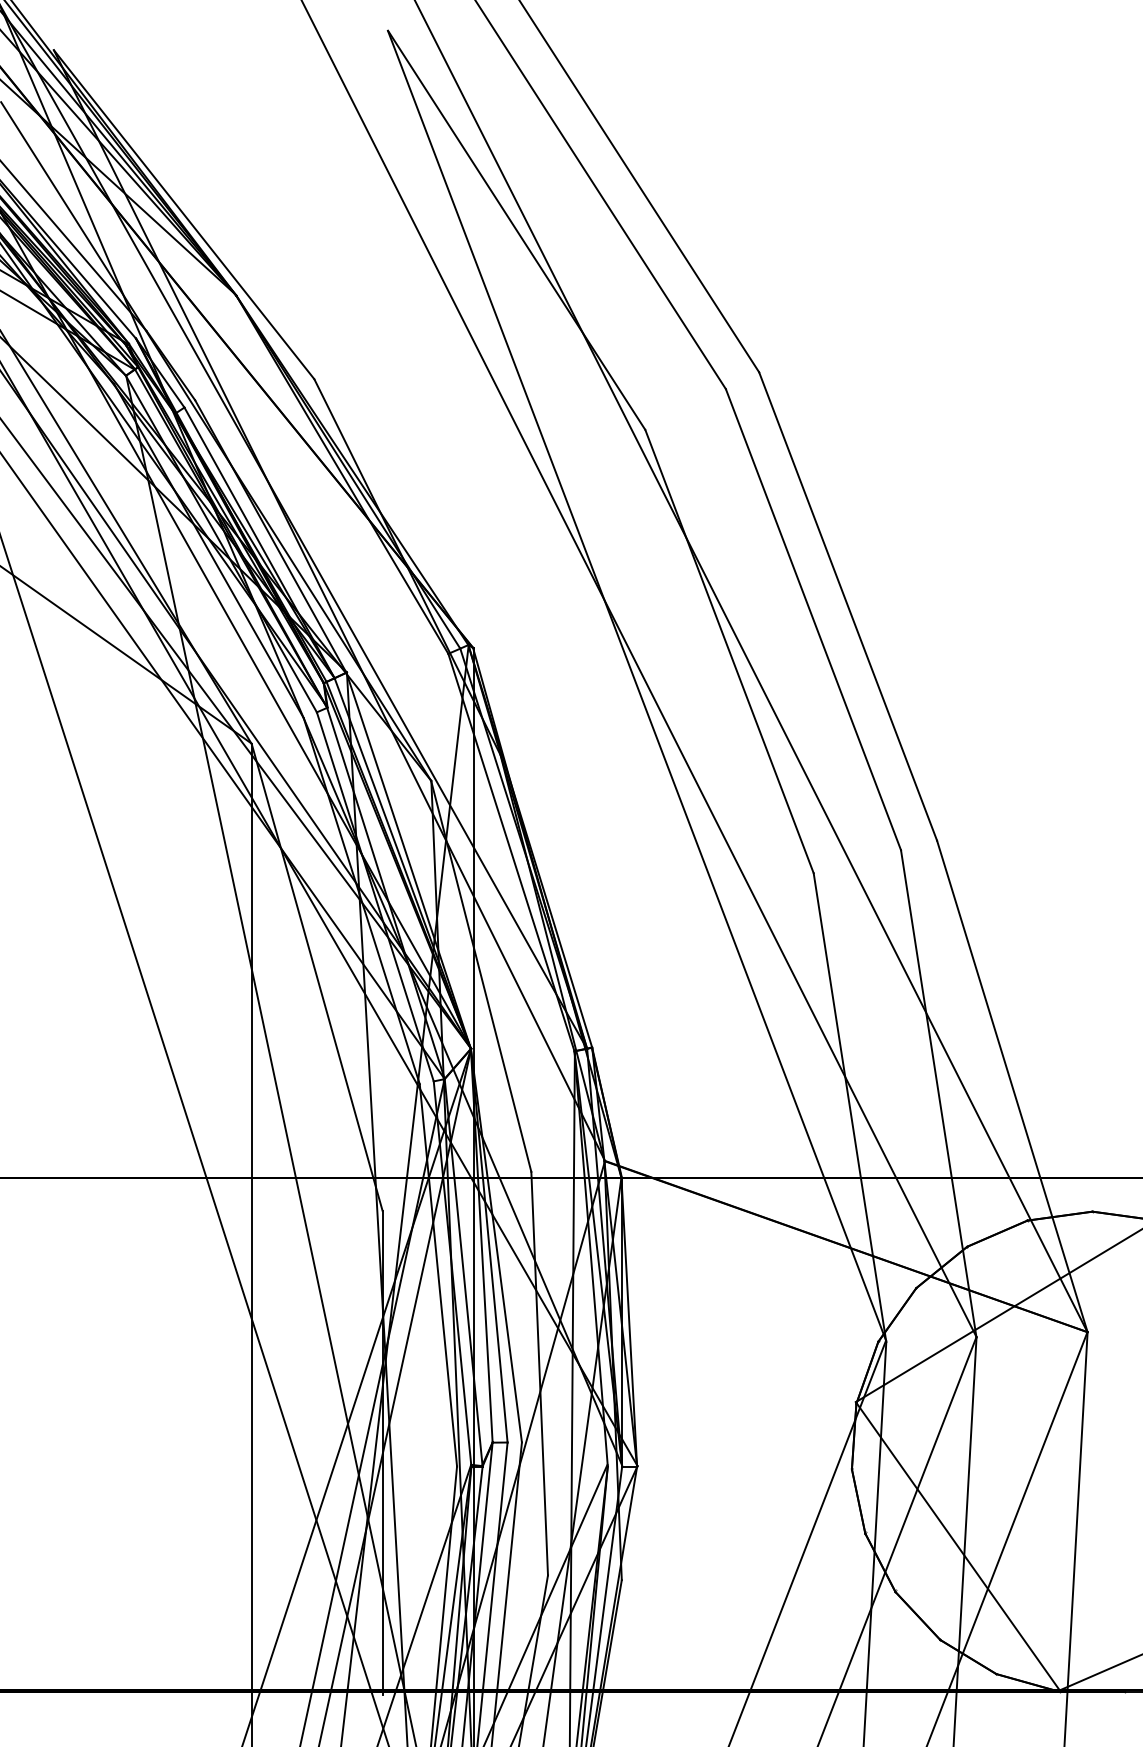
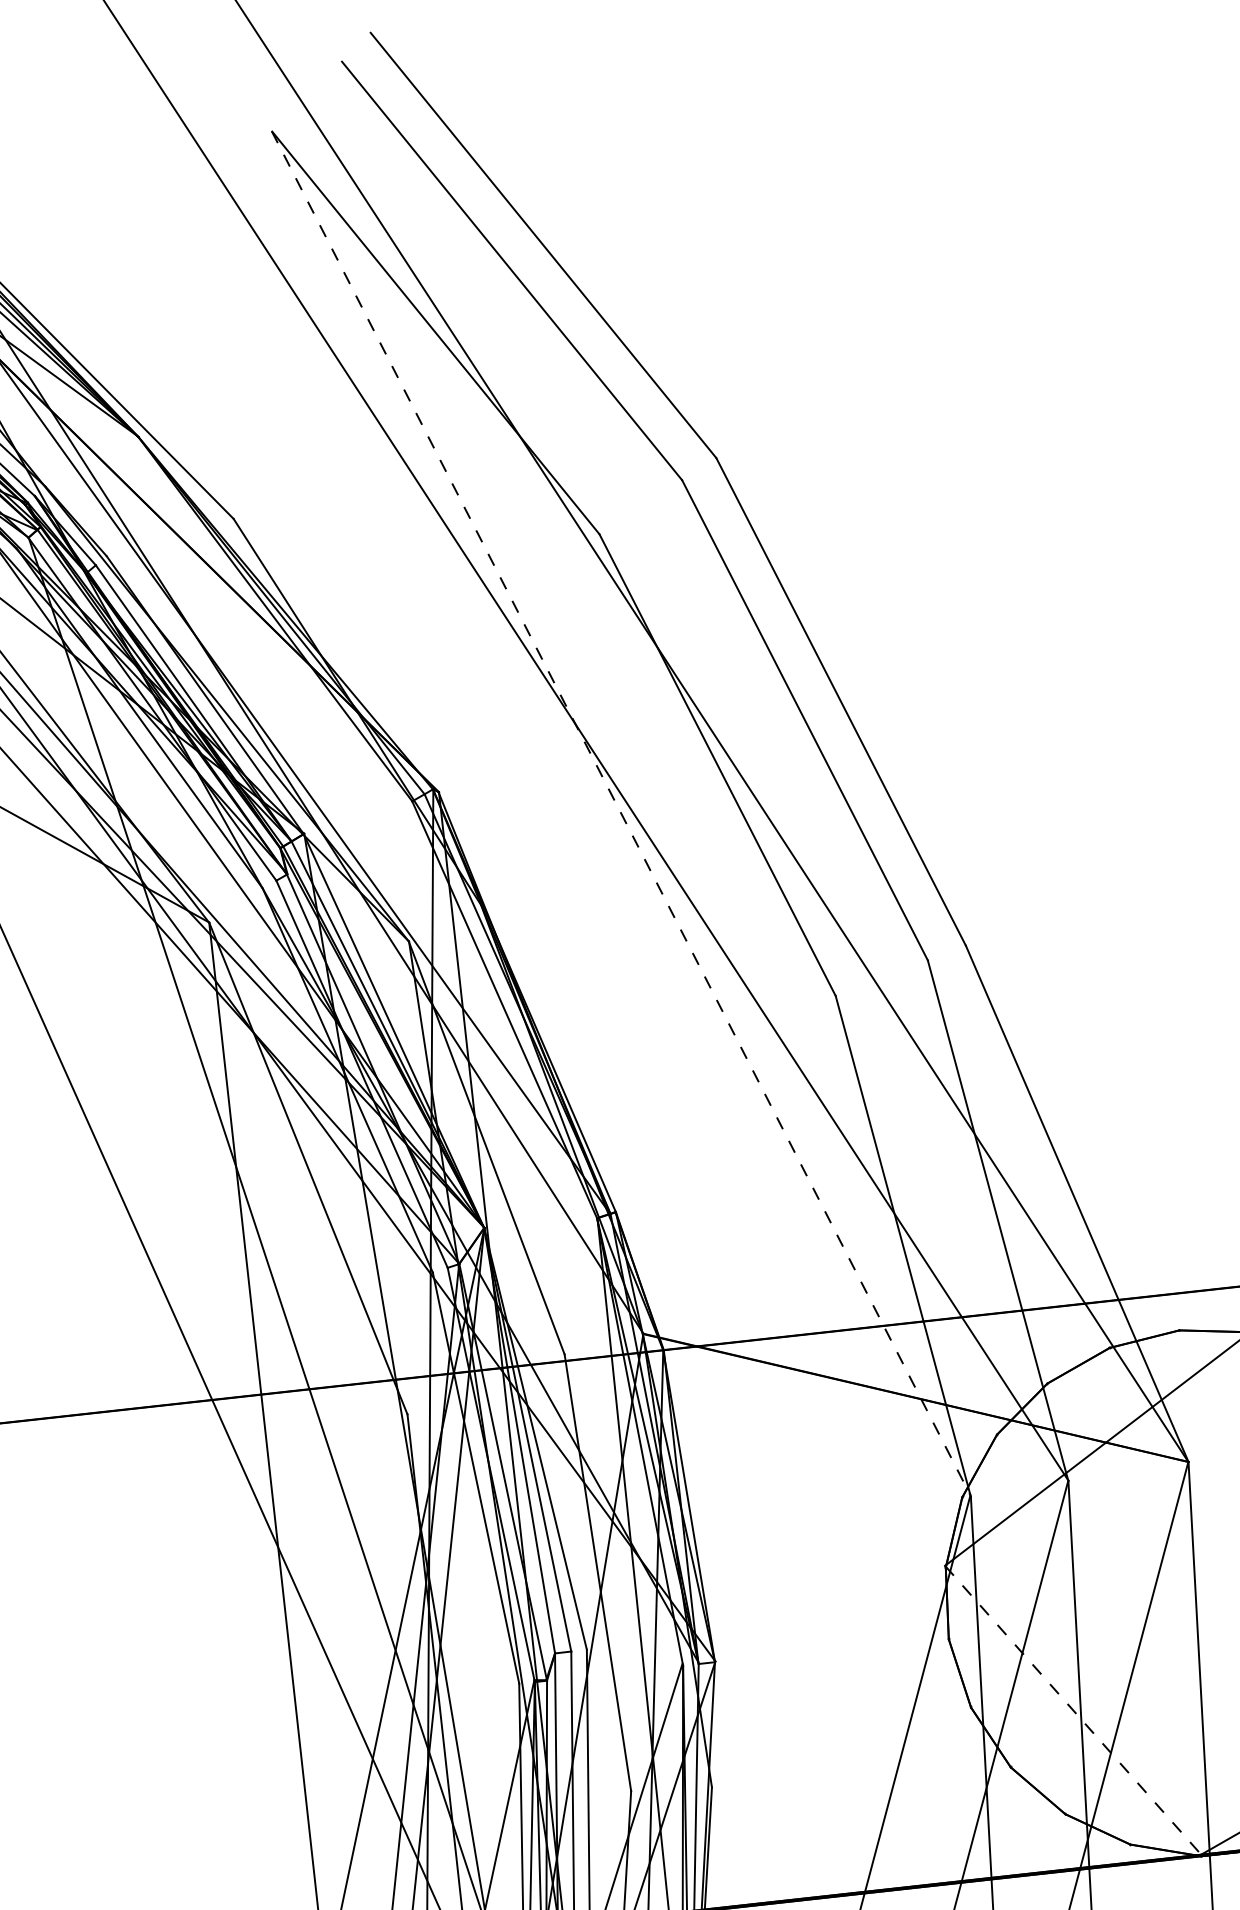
line: (637, 685) -> (621, 813), solid -> dashed
line: (957, 1546) -> (1072, 1710), solid -> dashed

